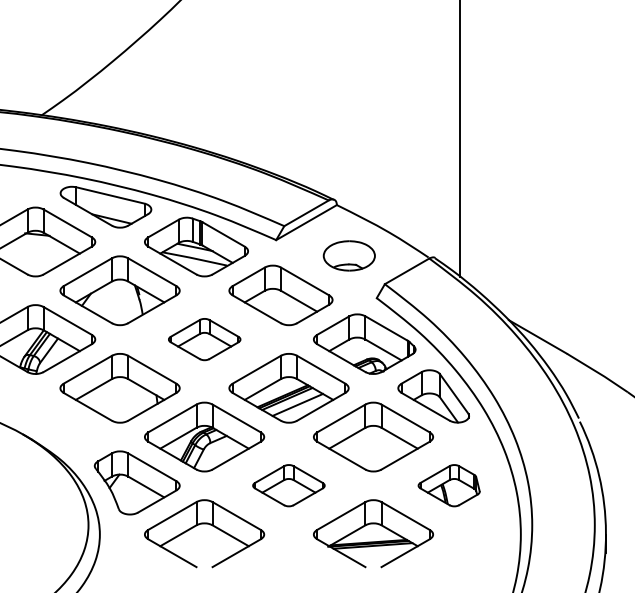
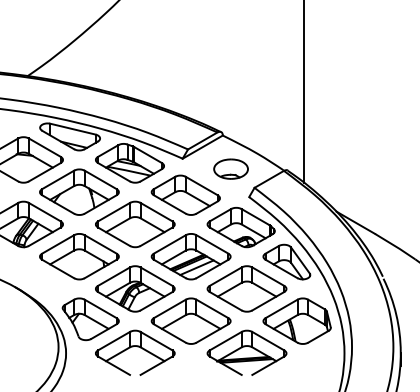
part: (204, 339) -> (135, 224), size x1.67
part: (288, 484) -> (190, 320), size x1.67
part: (448, 484) -> (296, 320), size x1.67

